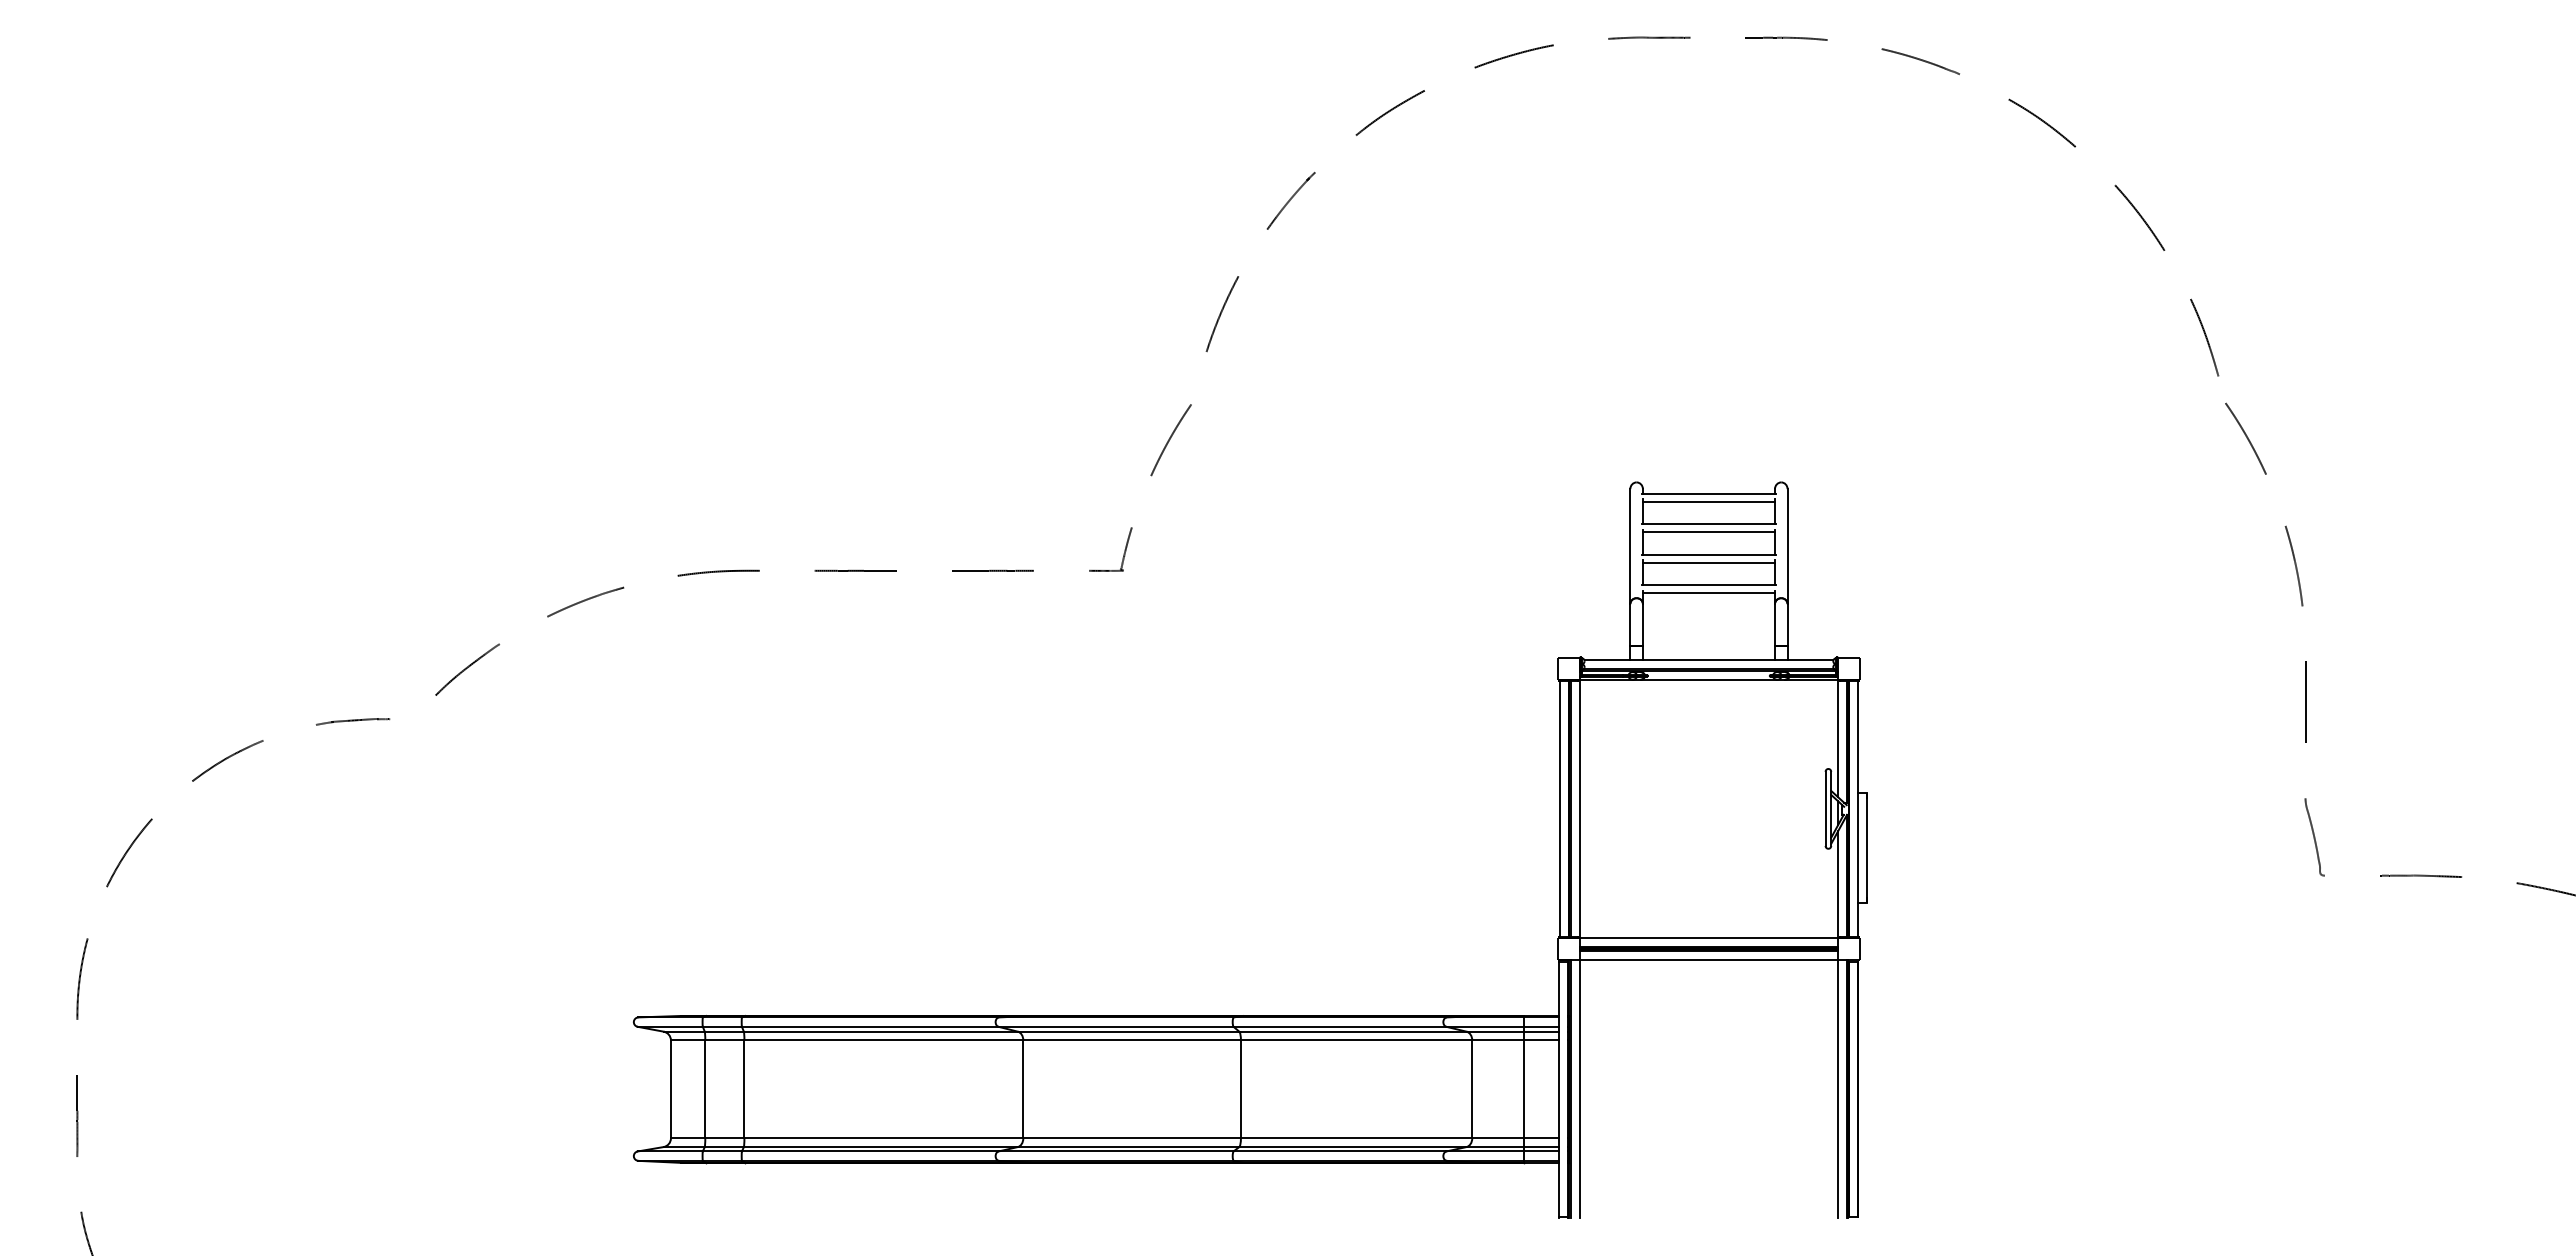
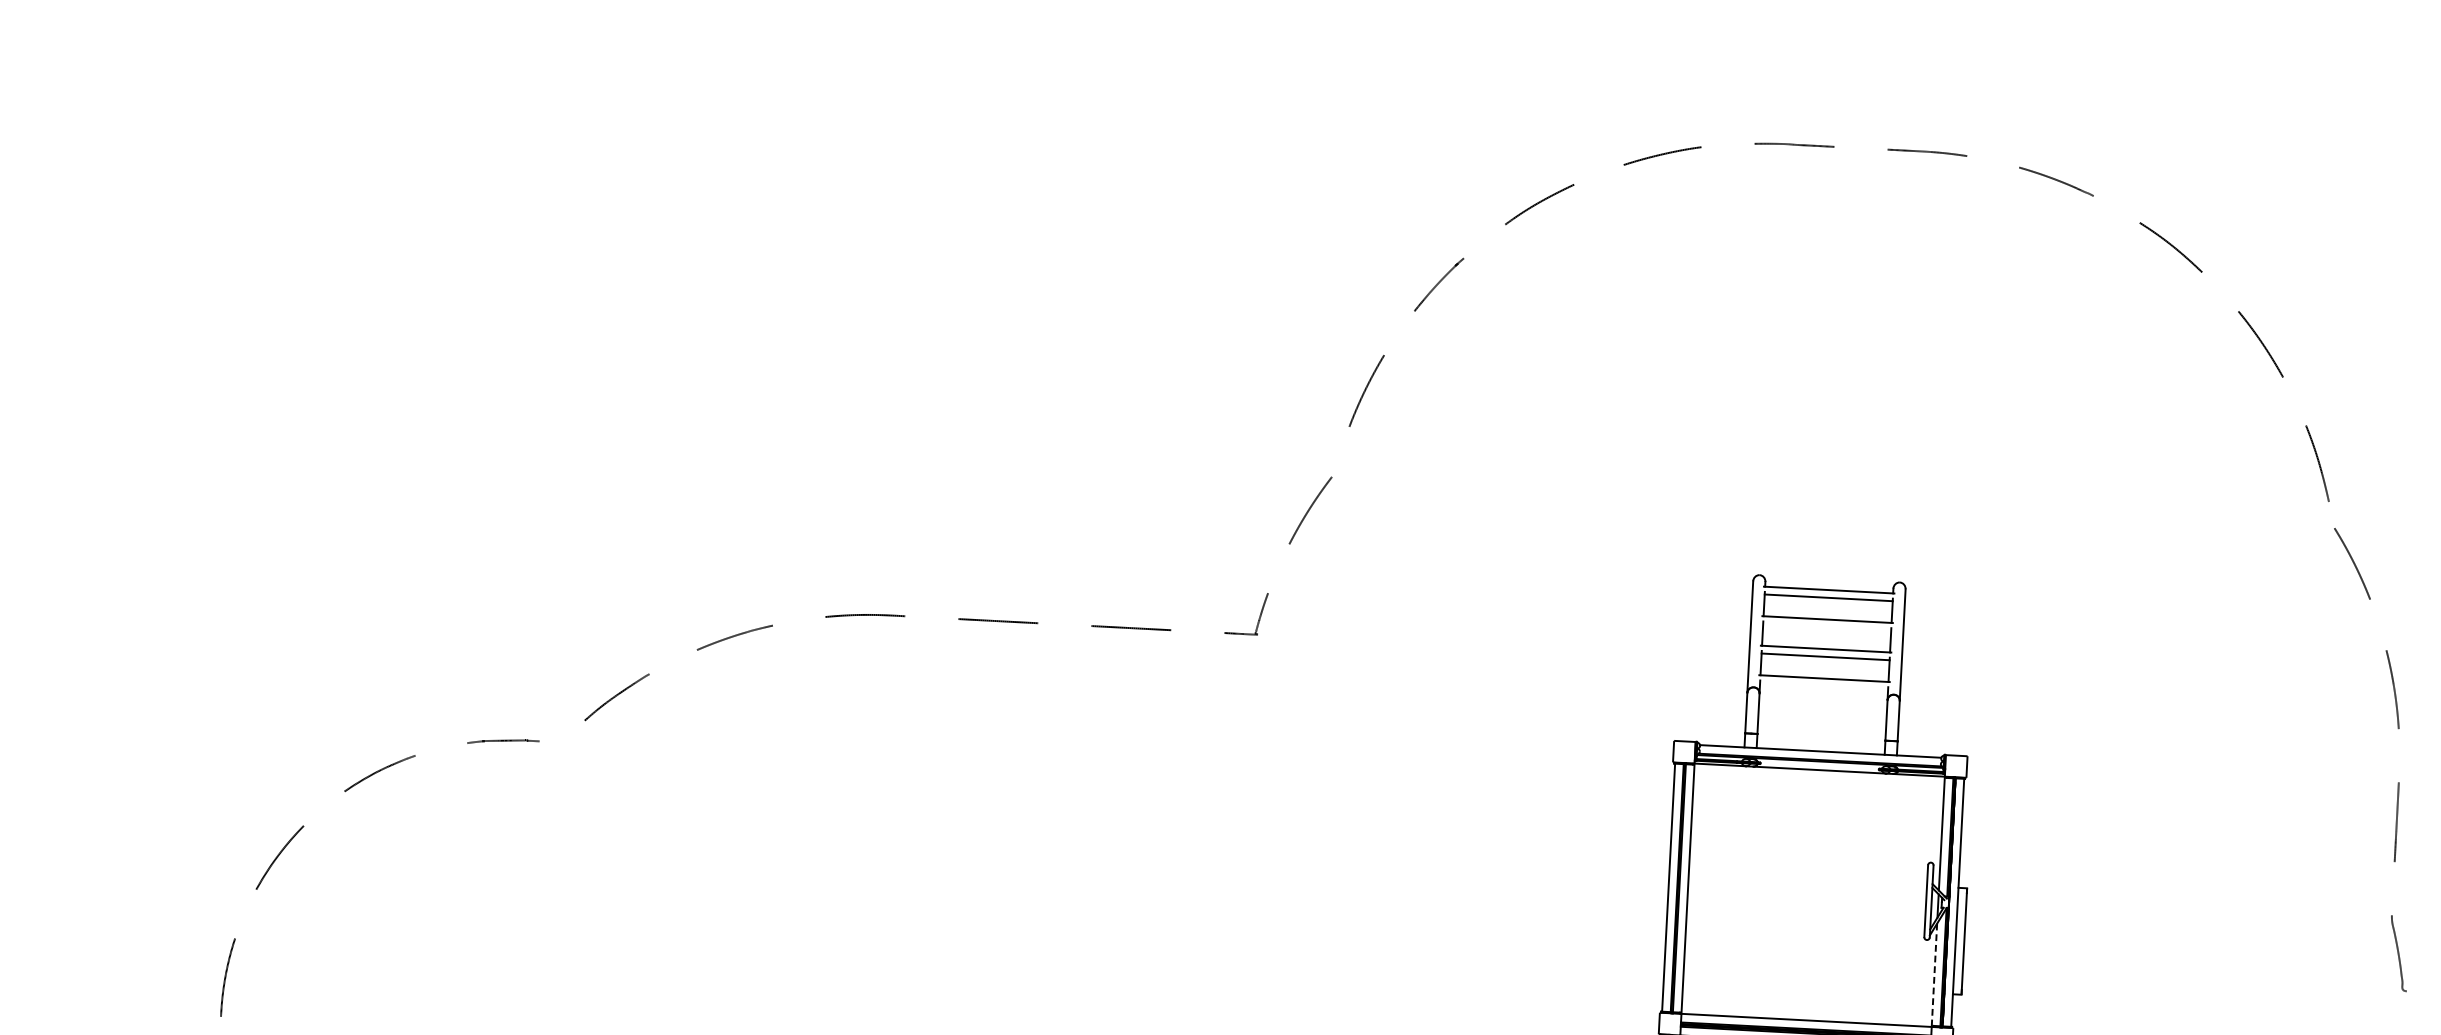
line: (1708, 532) -> (1826, 627), removed
line: (1708, 593) -> (1823, 686), removed
line: (1838, 885) -> (1934, 976), solid -> dashed

